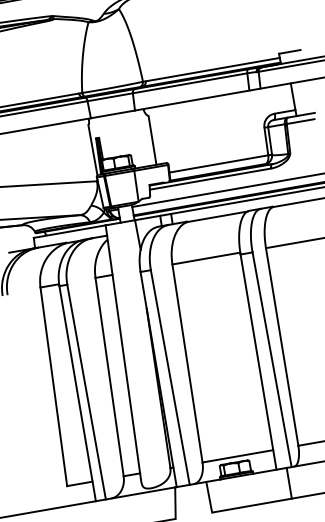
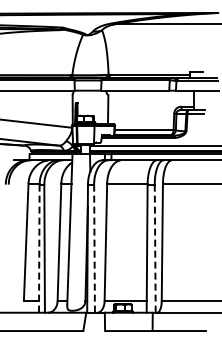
line: (272, 361) -> (155, 249), solid -> dashed
line: (170, 378) -> (94, 249), solid -> dashed
line: (78, 395) -> (39, 249), solid -> dashed

